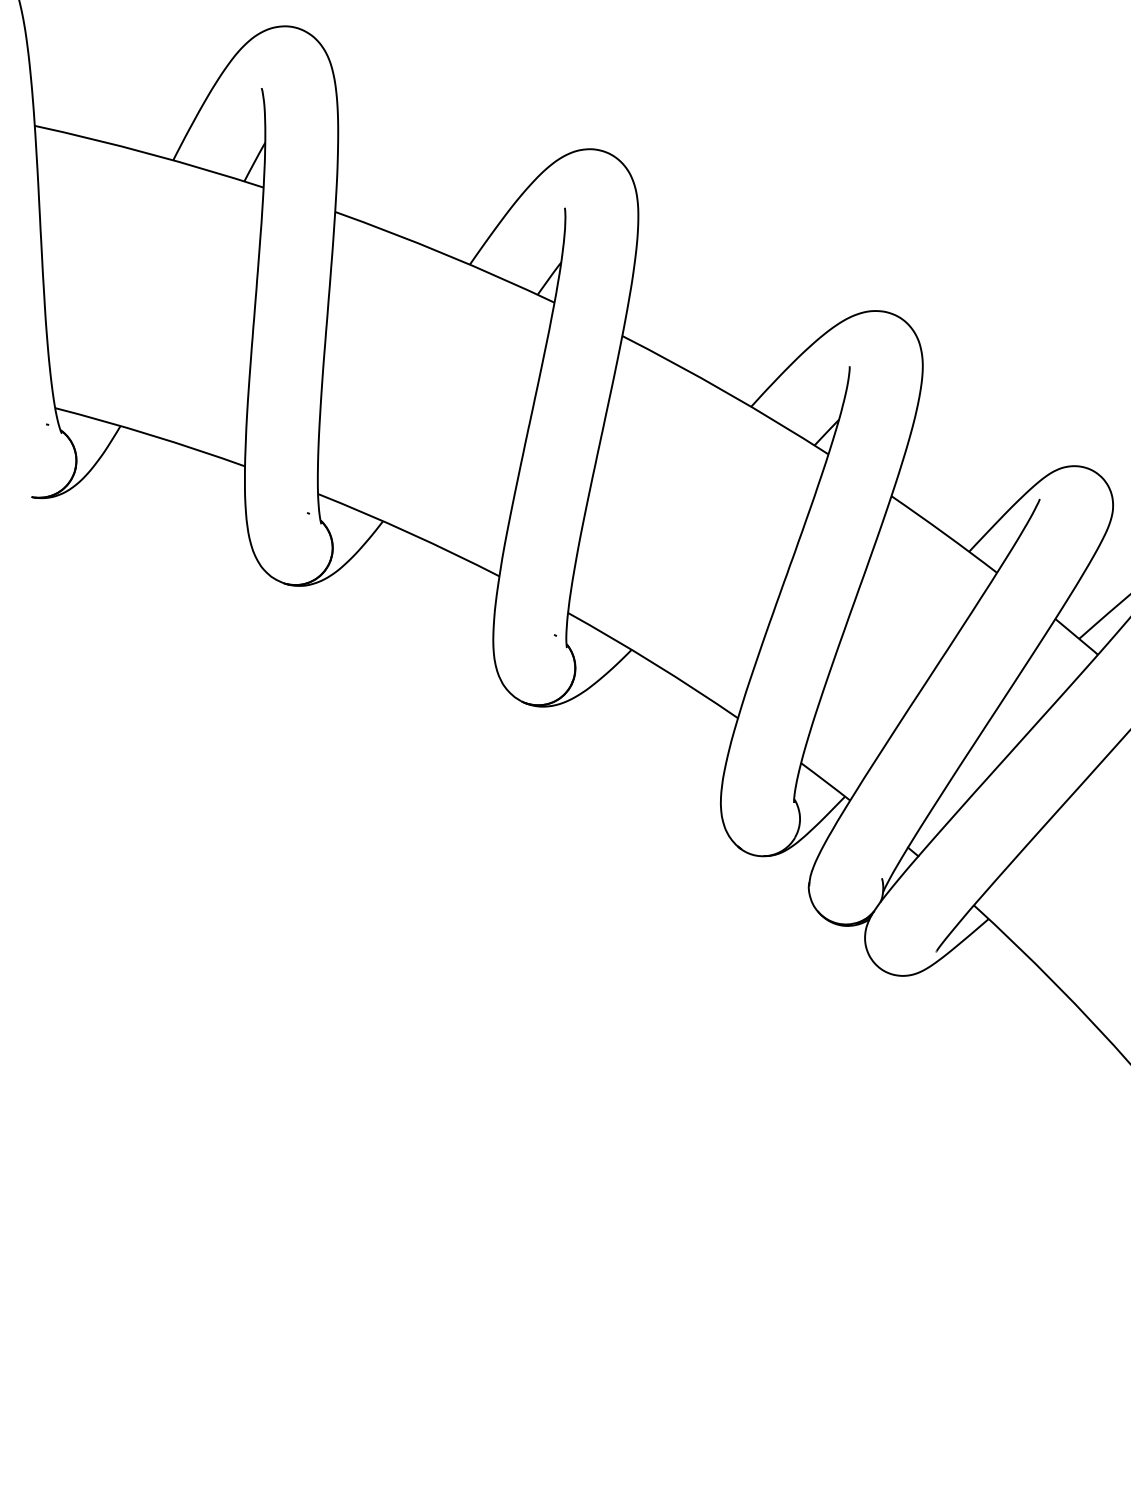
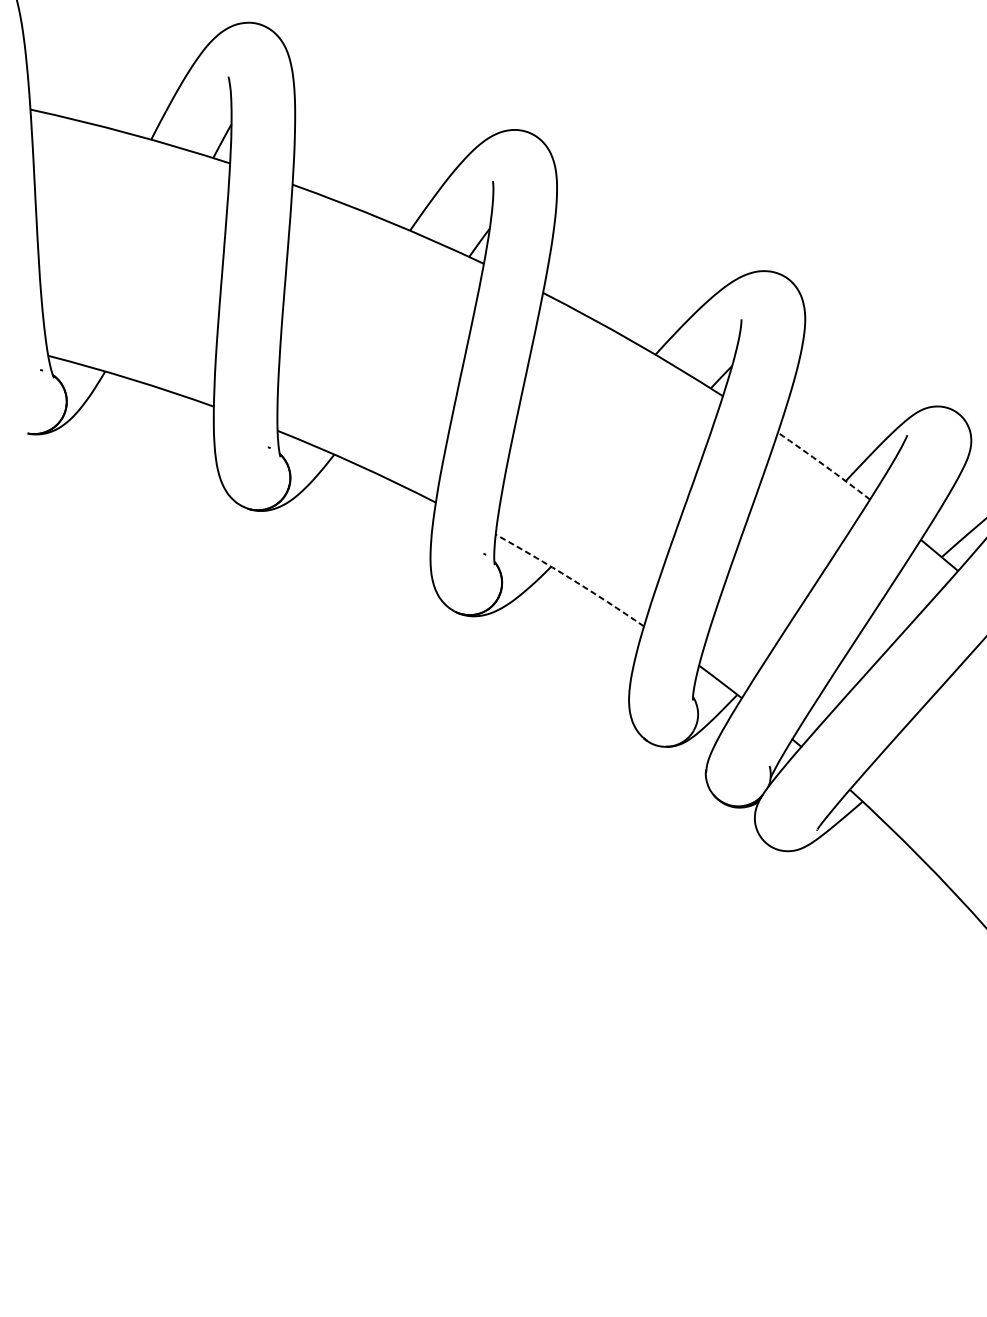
arc: (944, 533) -> (824, 465), solid -> dashed
arc: (654, 663) -> (571, 578), solid -> dashed

